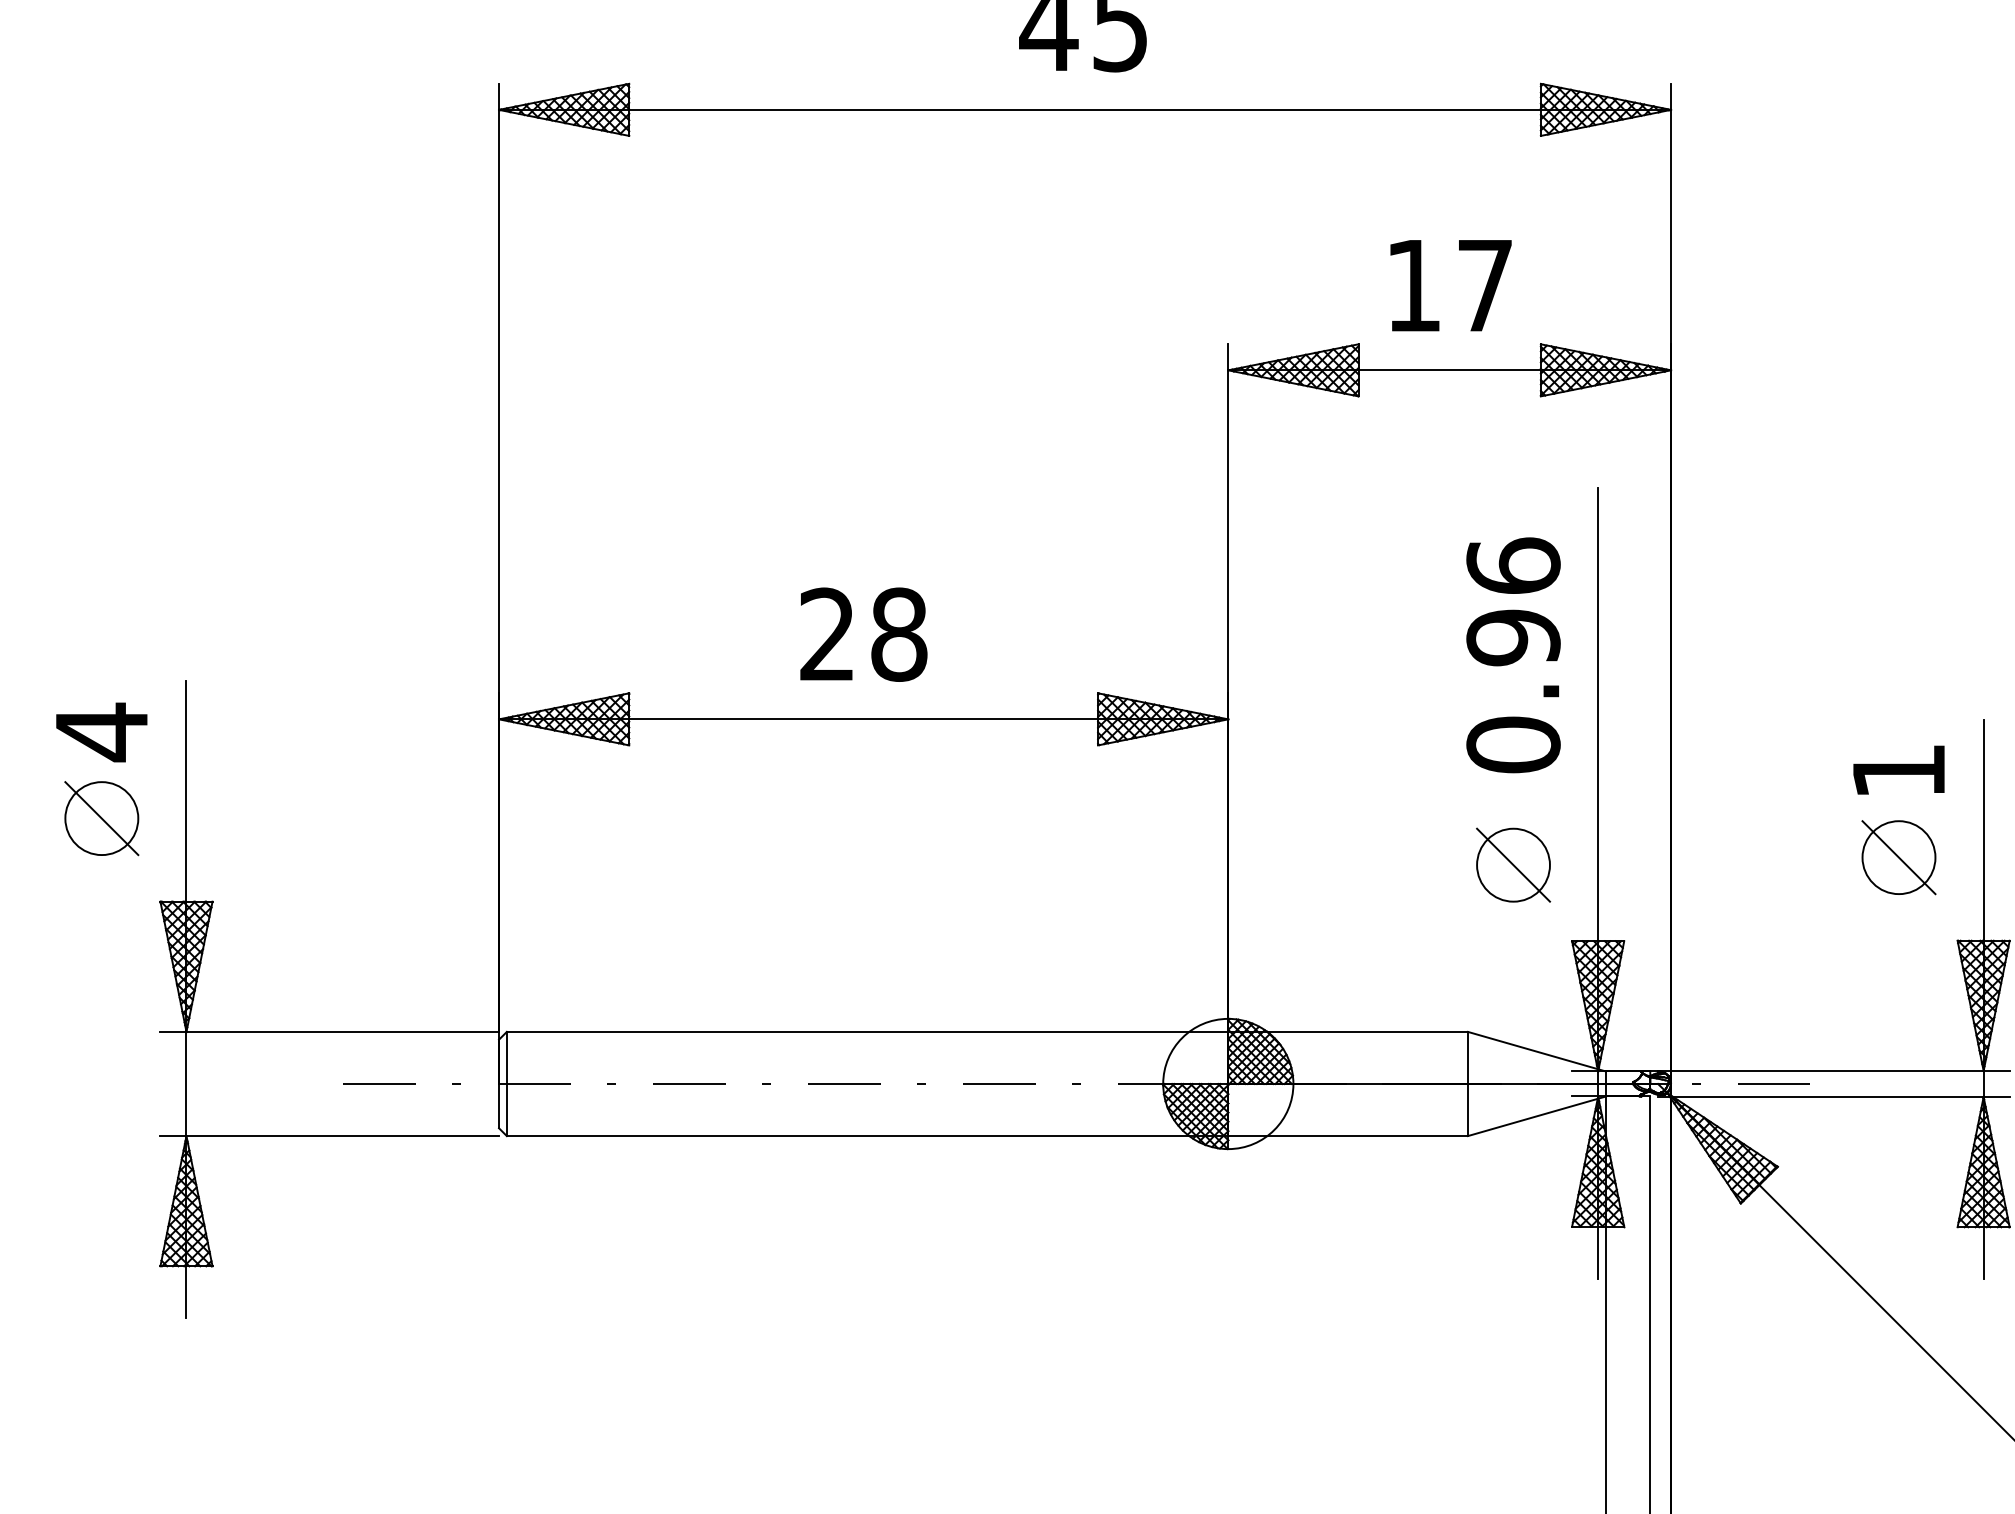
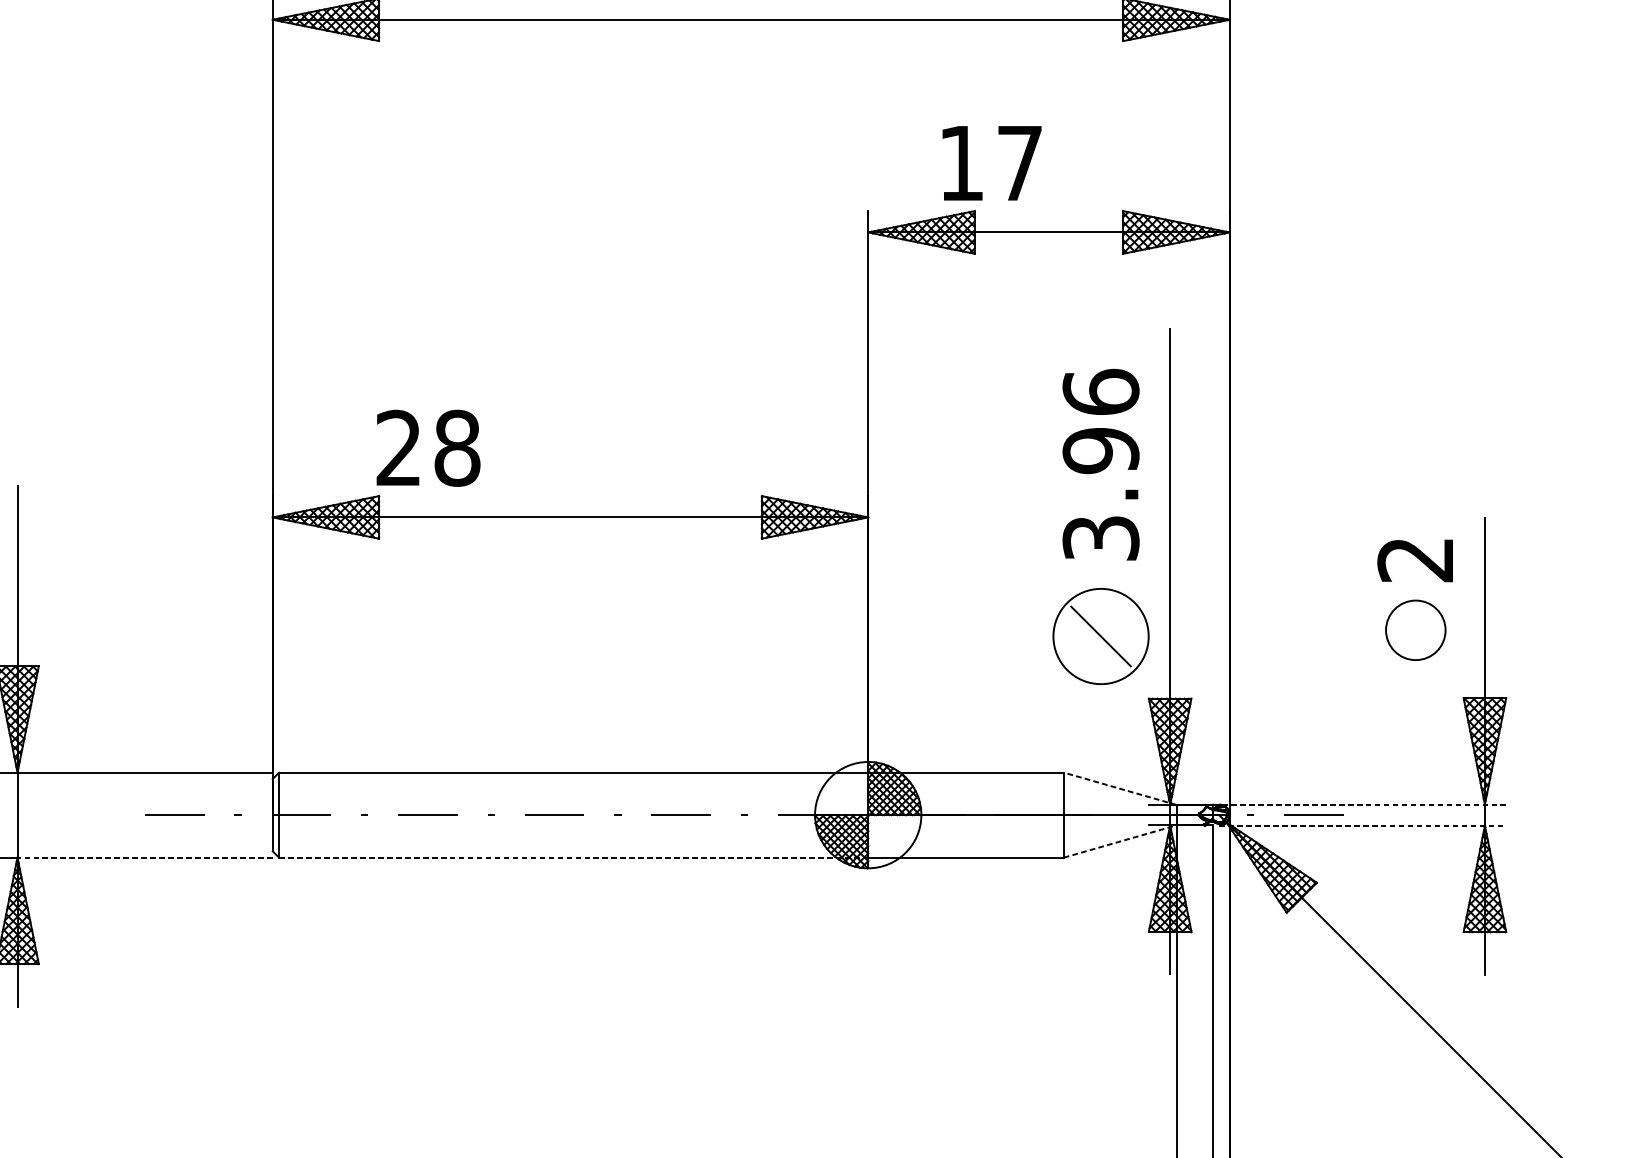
text: (1450, 285) -> (991, 163), moved
text: (863, 634) -> (428, 448), moved
text: (1513, 744) -> (1101, 537), 0.96 -> 3.96
text: (1897, 771) -> (1414, 560), 1 -> 2
line: (1898, 857) -> (1415, 630), removed
circle: (1513, 864) -> (1101, 635), size x1.6
line: (1536, 1051) -> (1119, 788), solid -> dashed
line: (1833, 1070) -> (1362, 804), solid -> dashed
line: (1833, 1097) -> (1362, 826), solid -> dashed
line: (1536, 1116) -> (1119, 841), solid -> dashed
line: (342, 1136) -> (144, 858), solid -> dashed
line: (867, 1136) -> (573, 858), solid -> dashed

